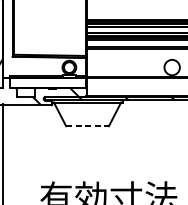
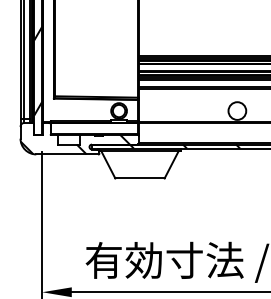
line: (87, 126) -> (140, 178), dashed -> solid

